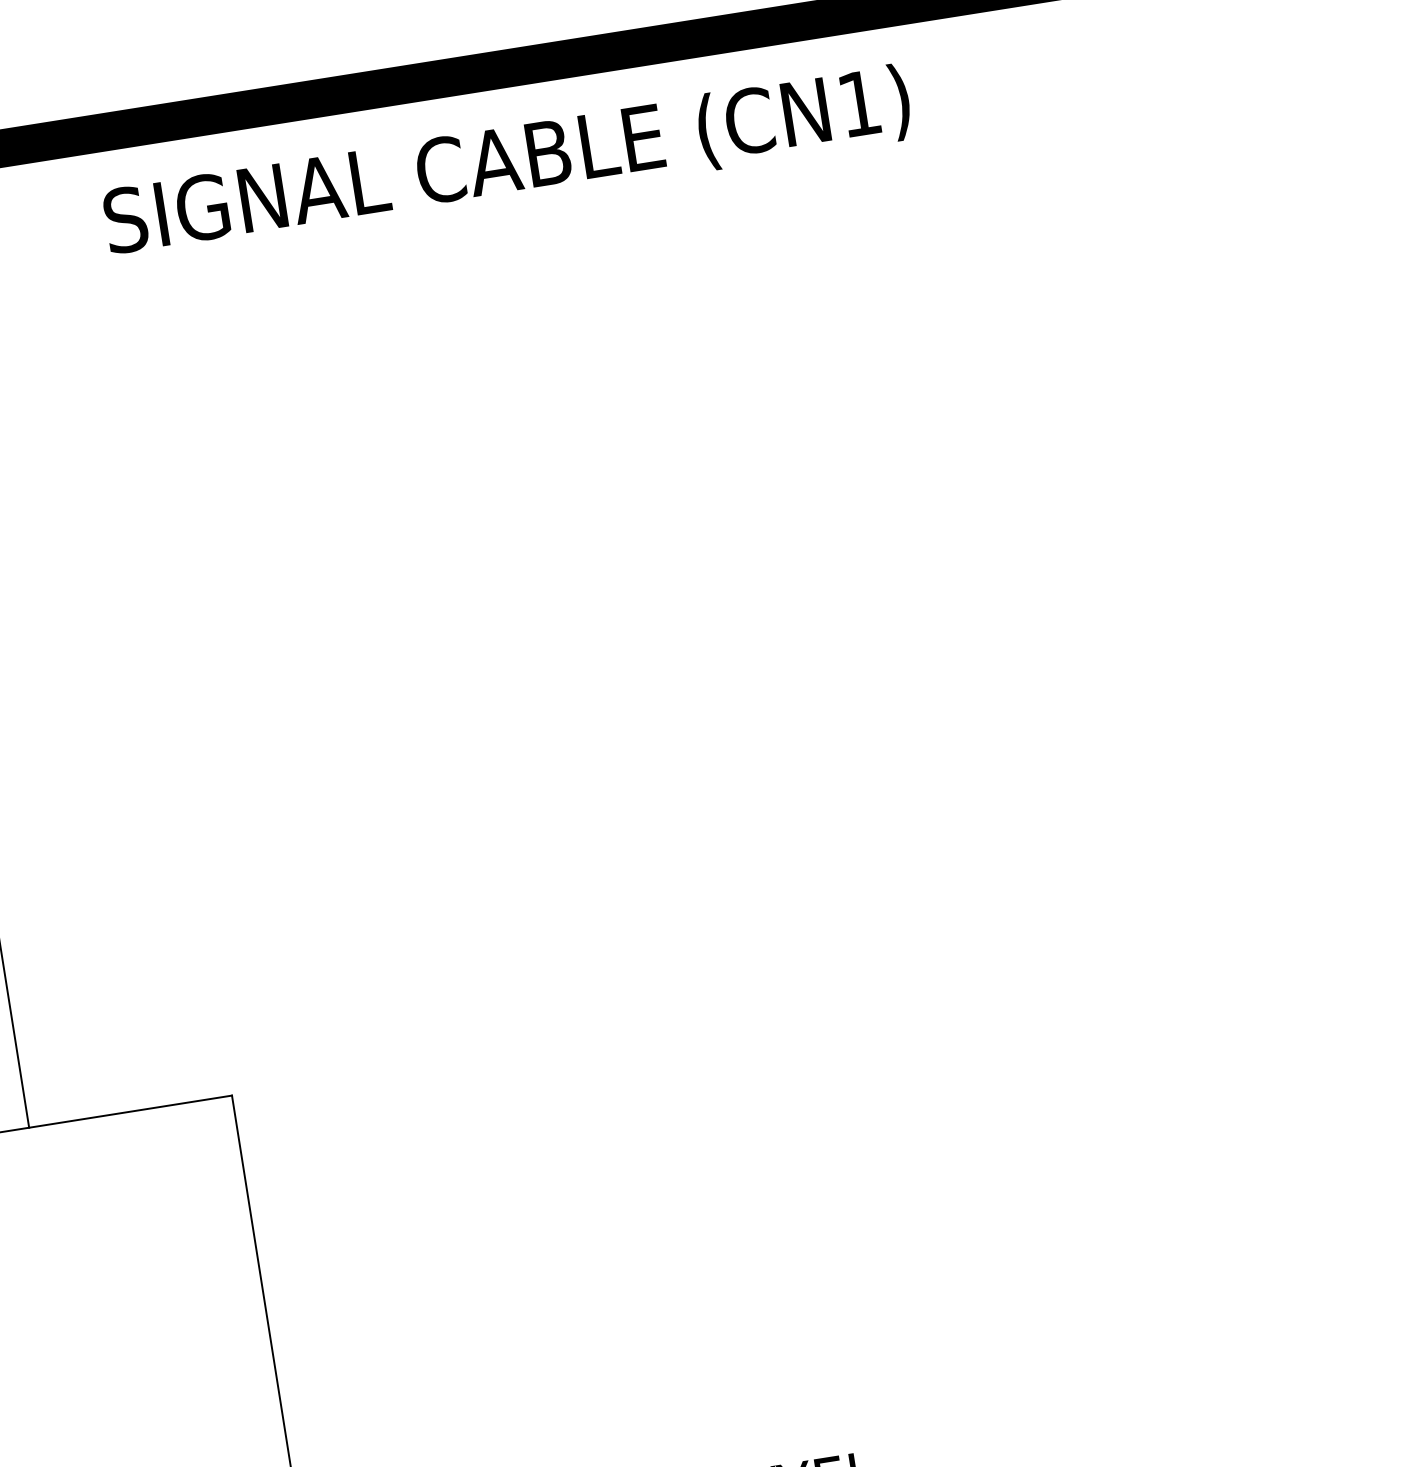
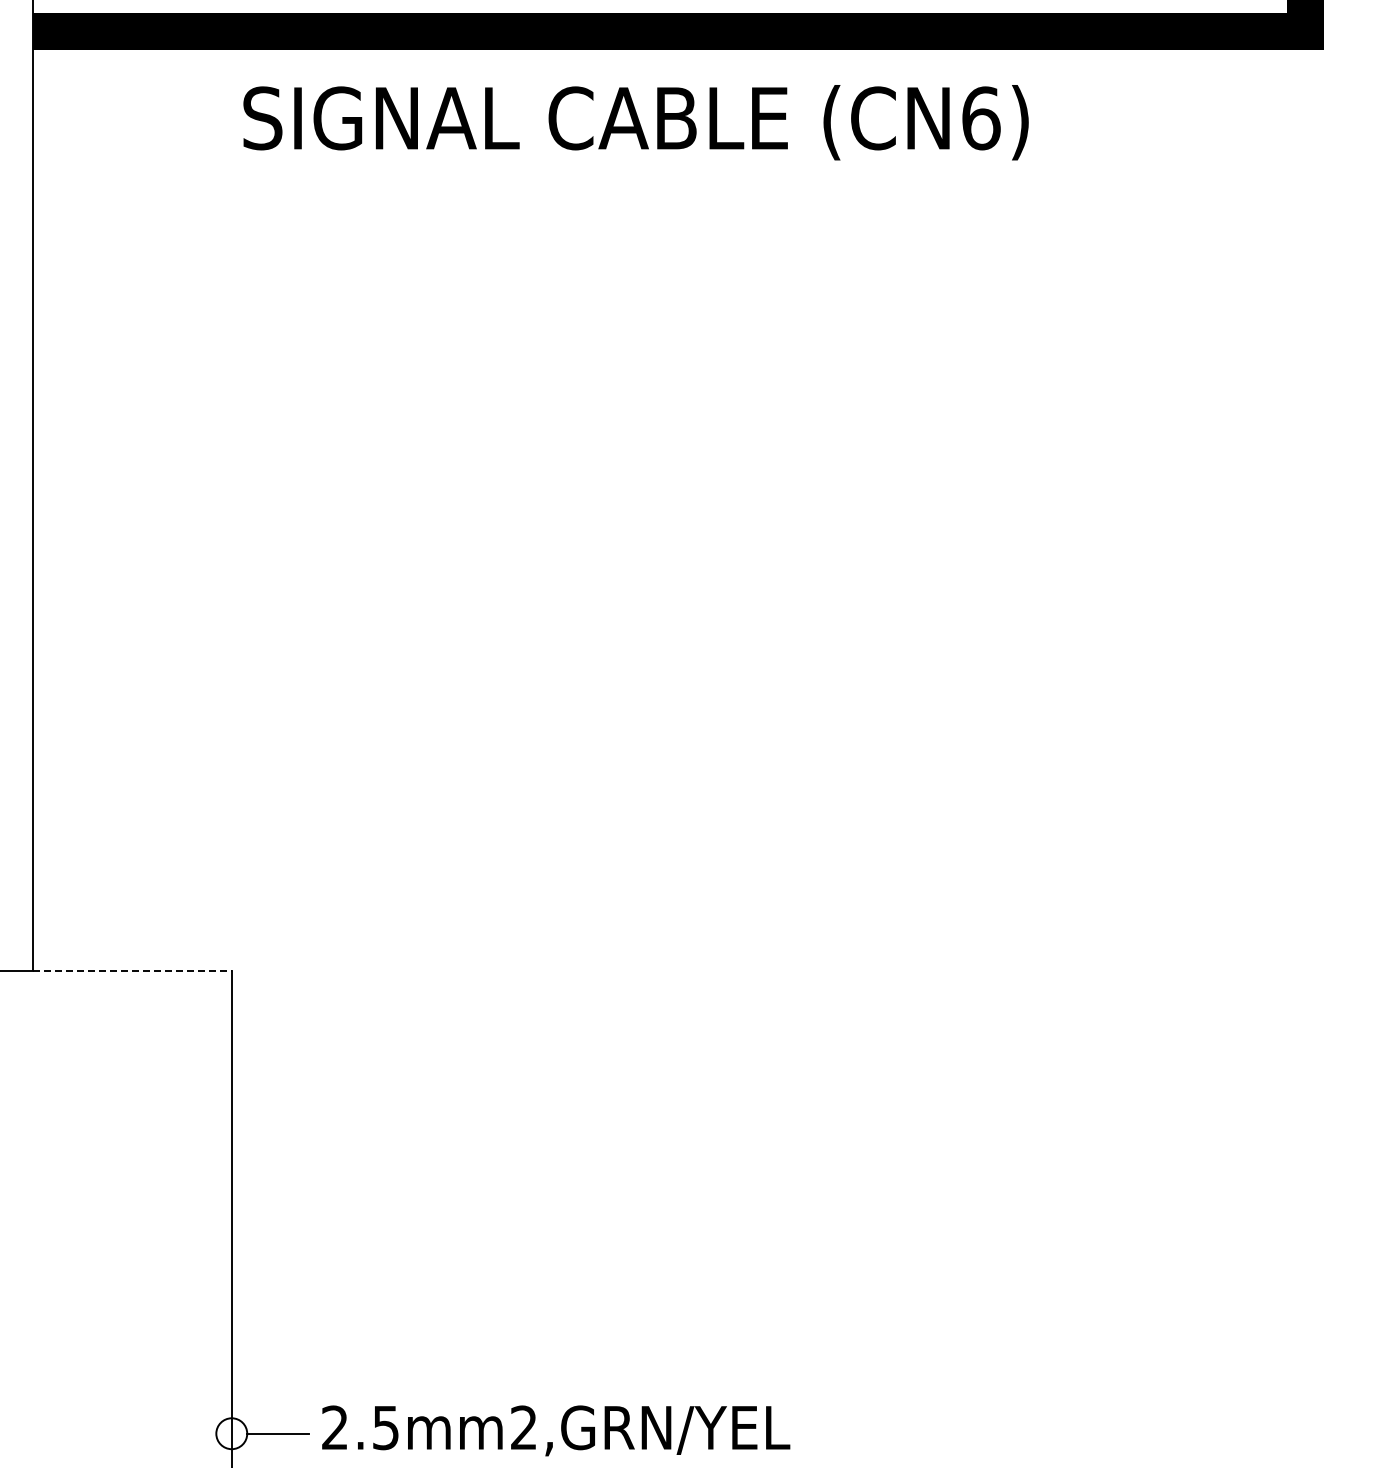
text: (859, 103) -> (981, 118), (CN1) -> (CN6)
line: (131, 1111) -> (133, 970), solid -> dashed

